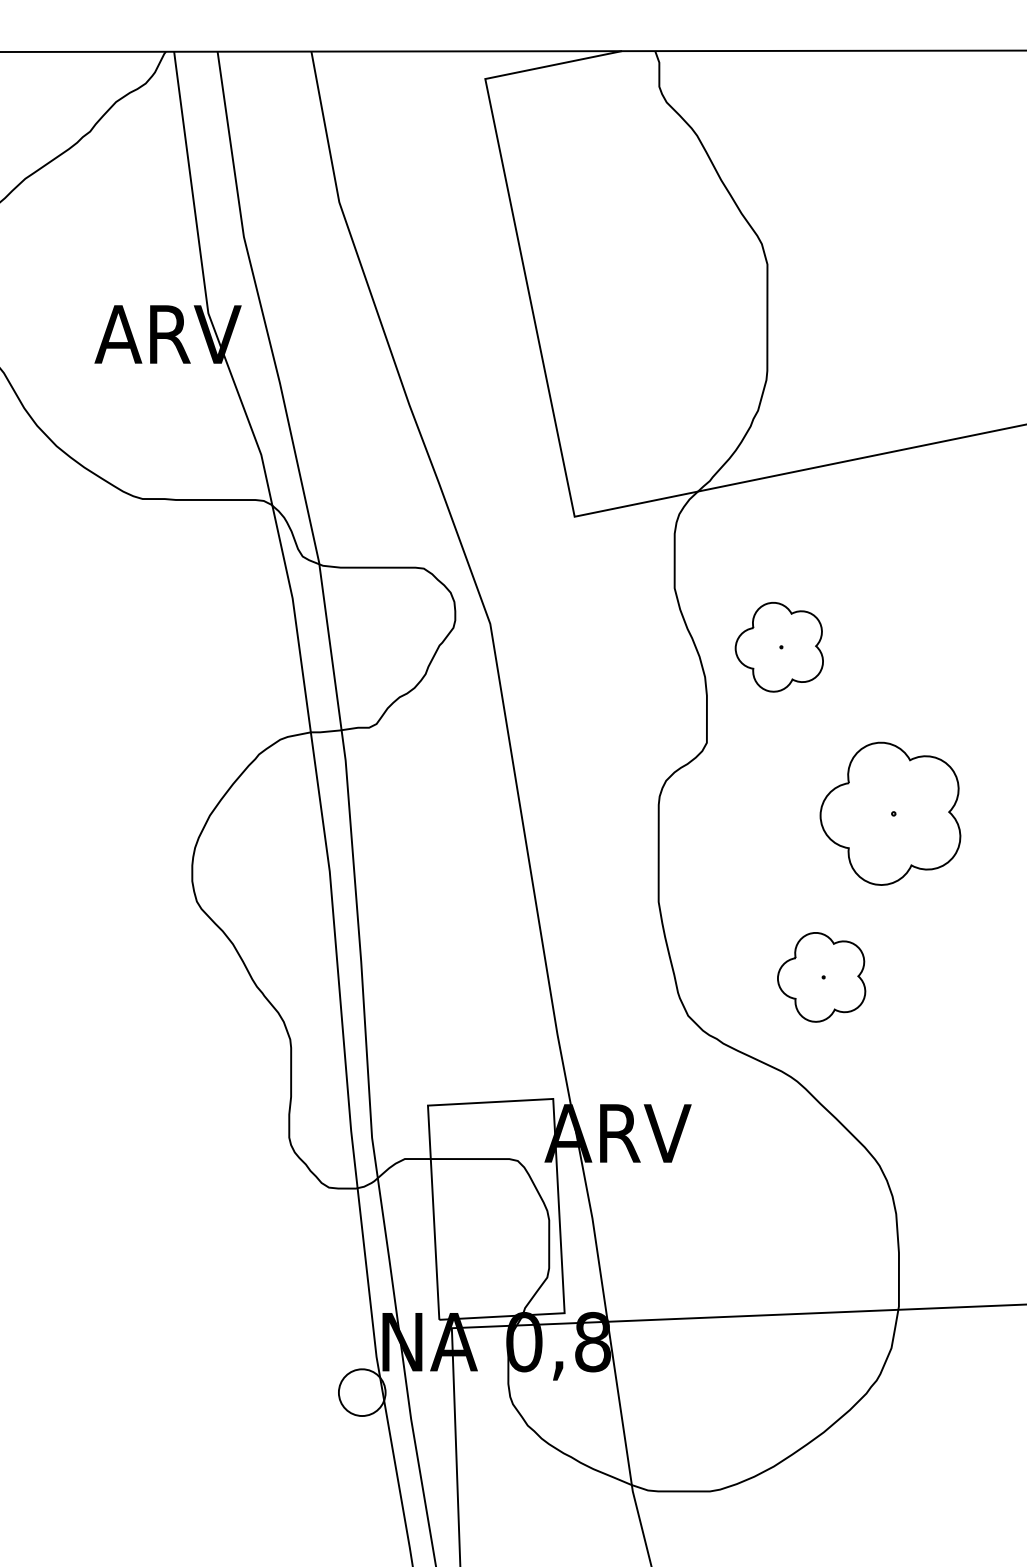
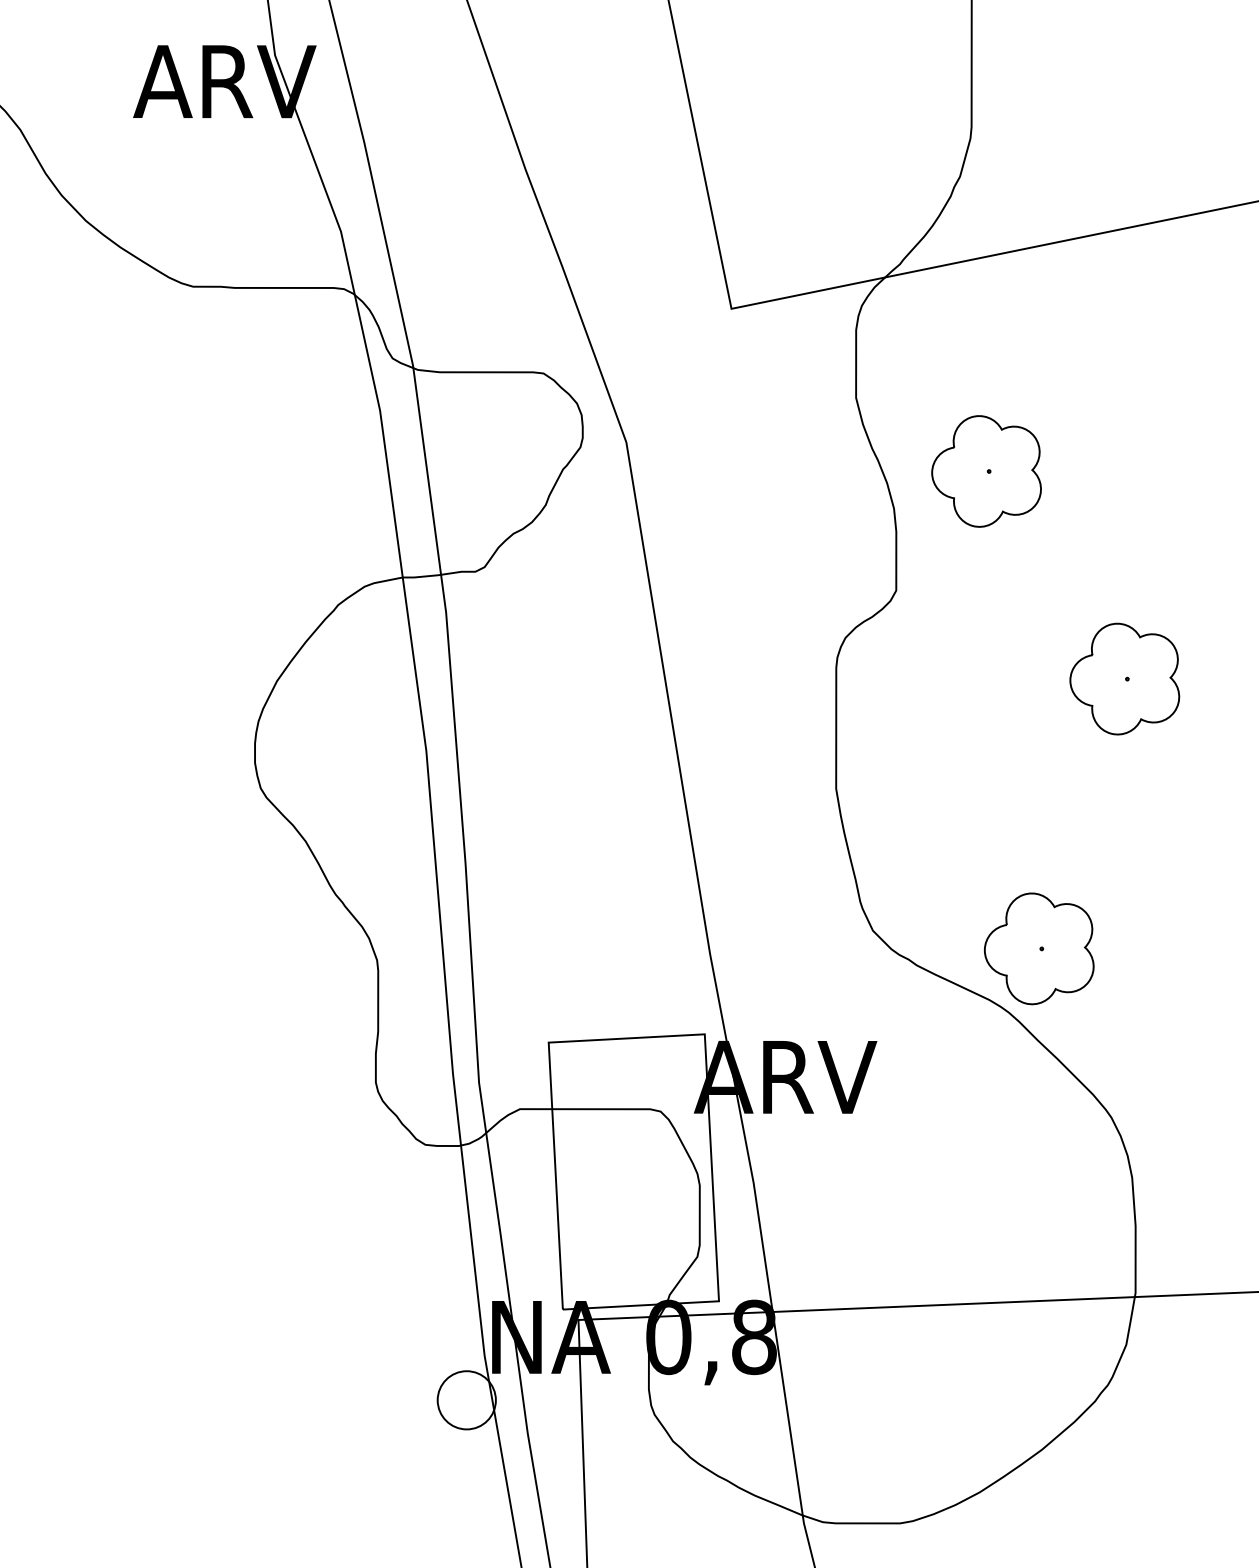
part: (889, 813) -> (1123, 678), size x0.62
part: (821, 977) -> (1039, 949), moved

